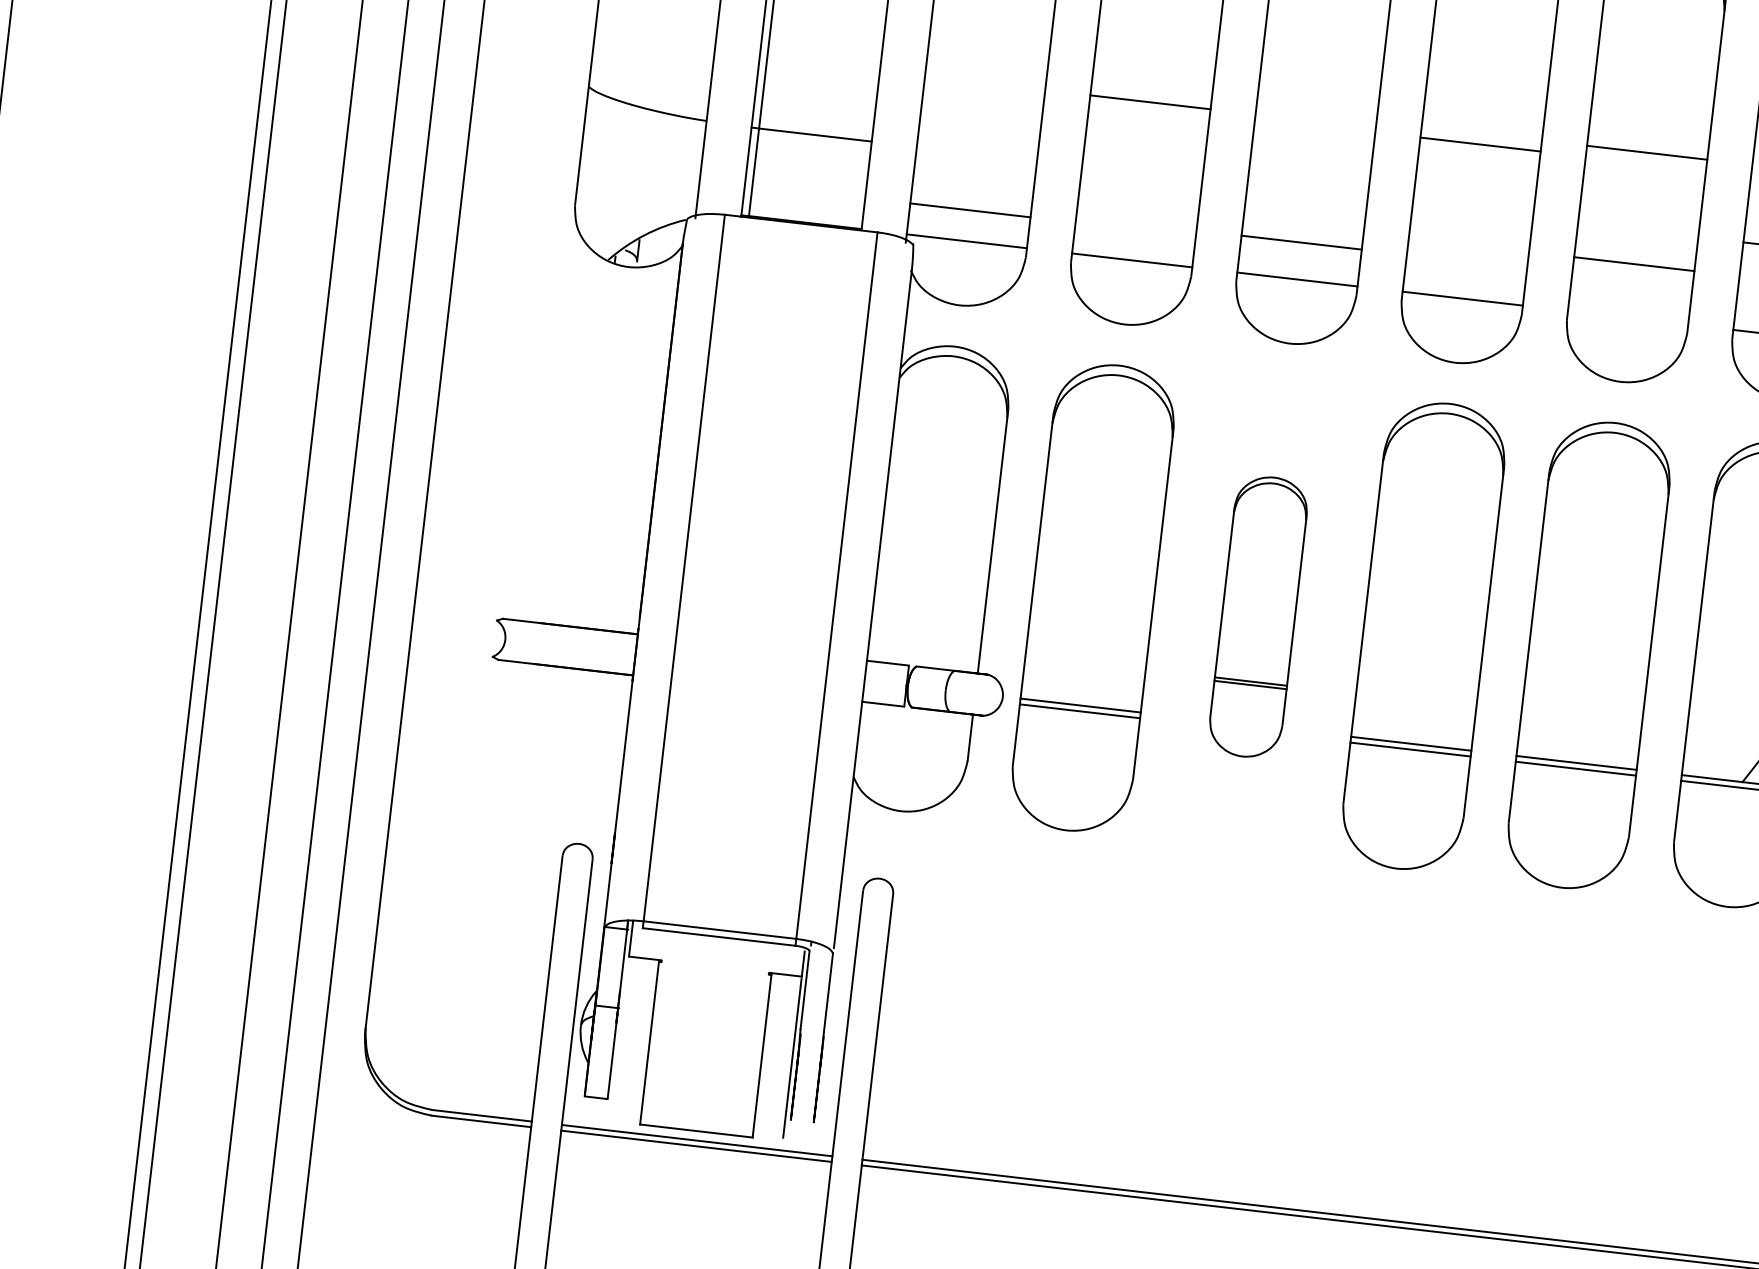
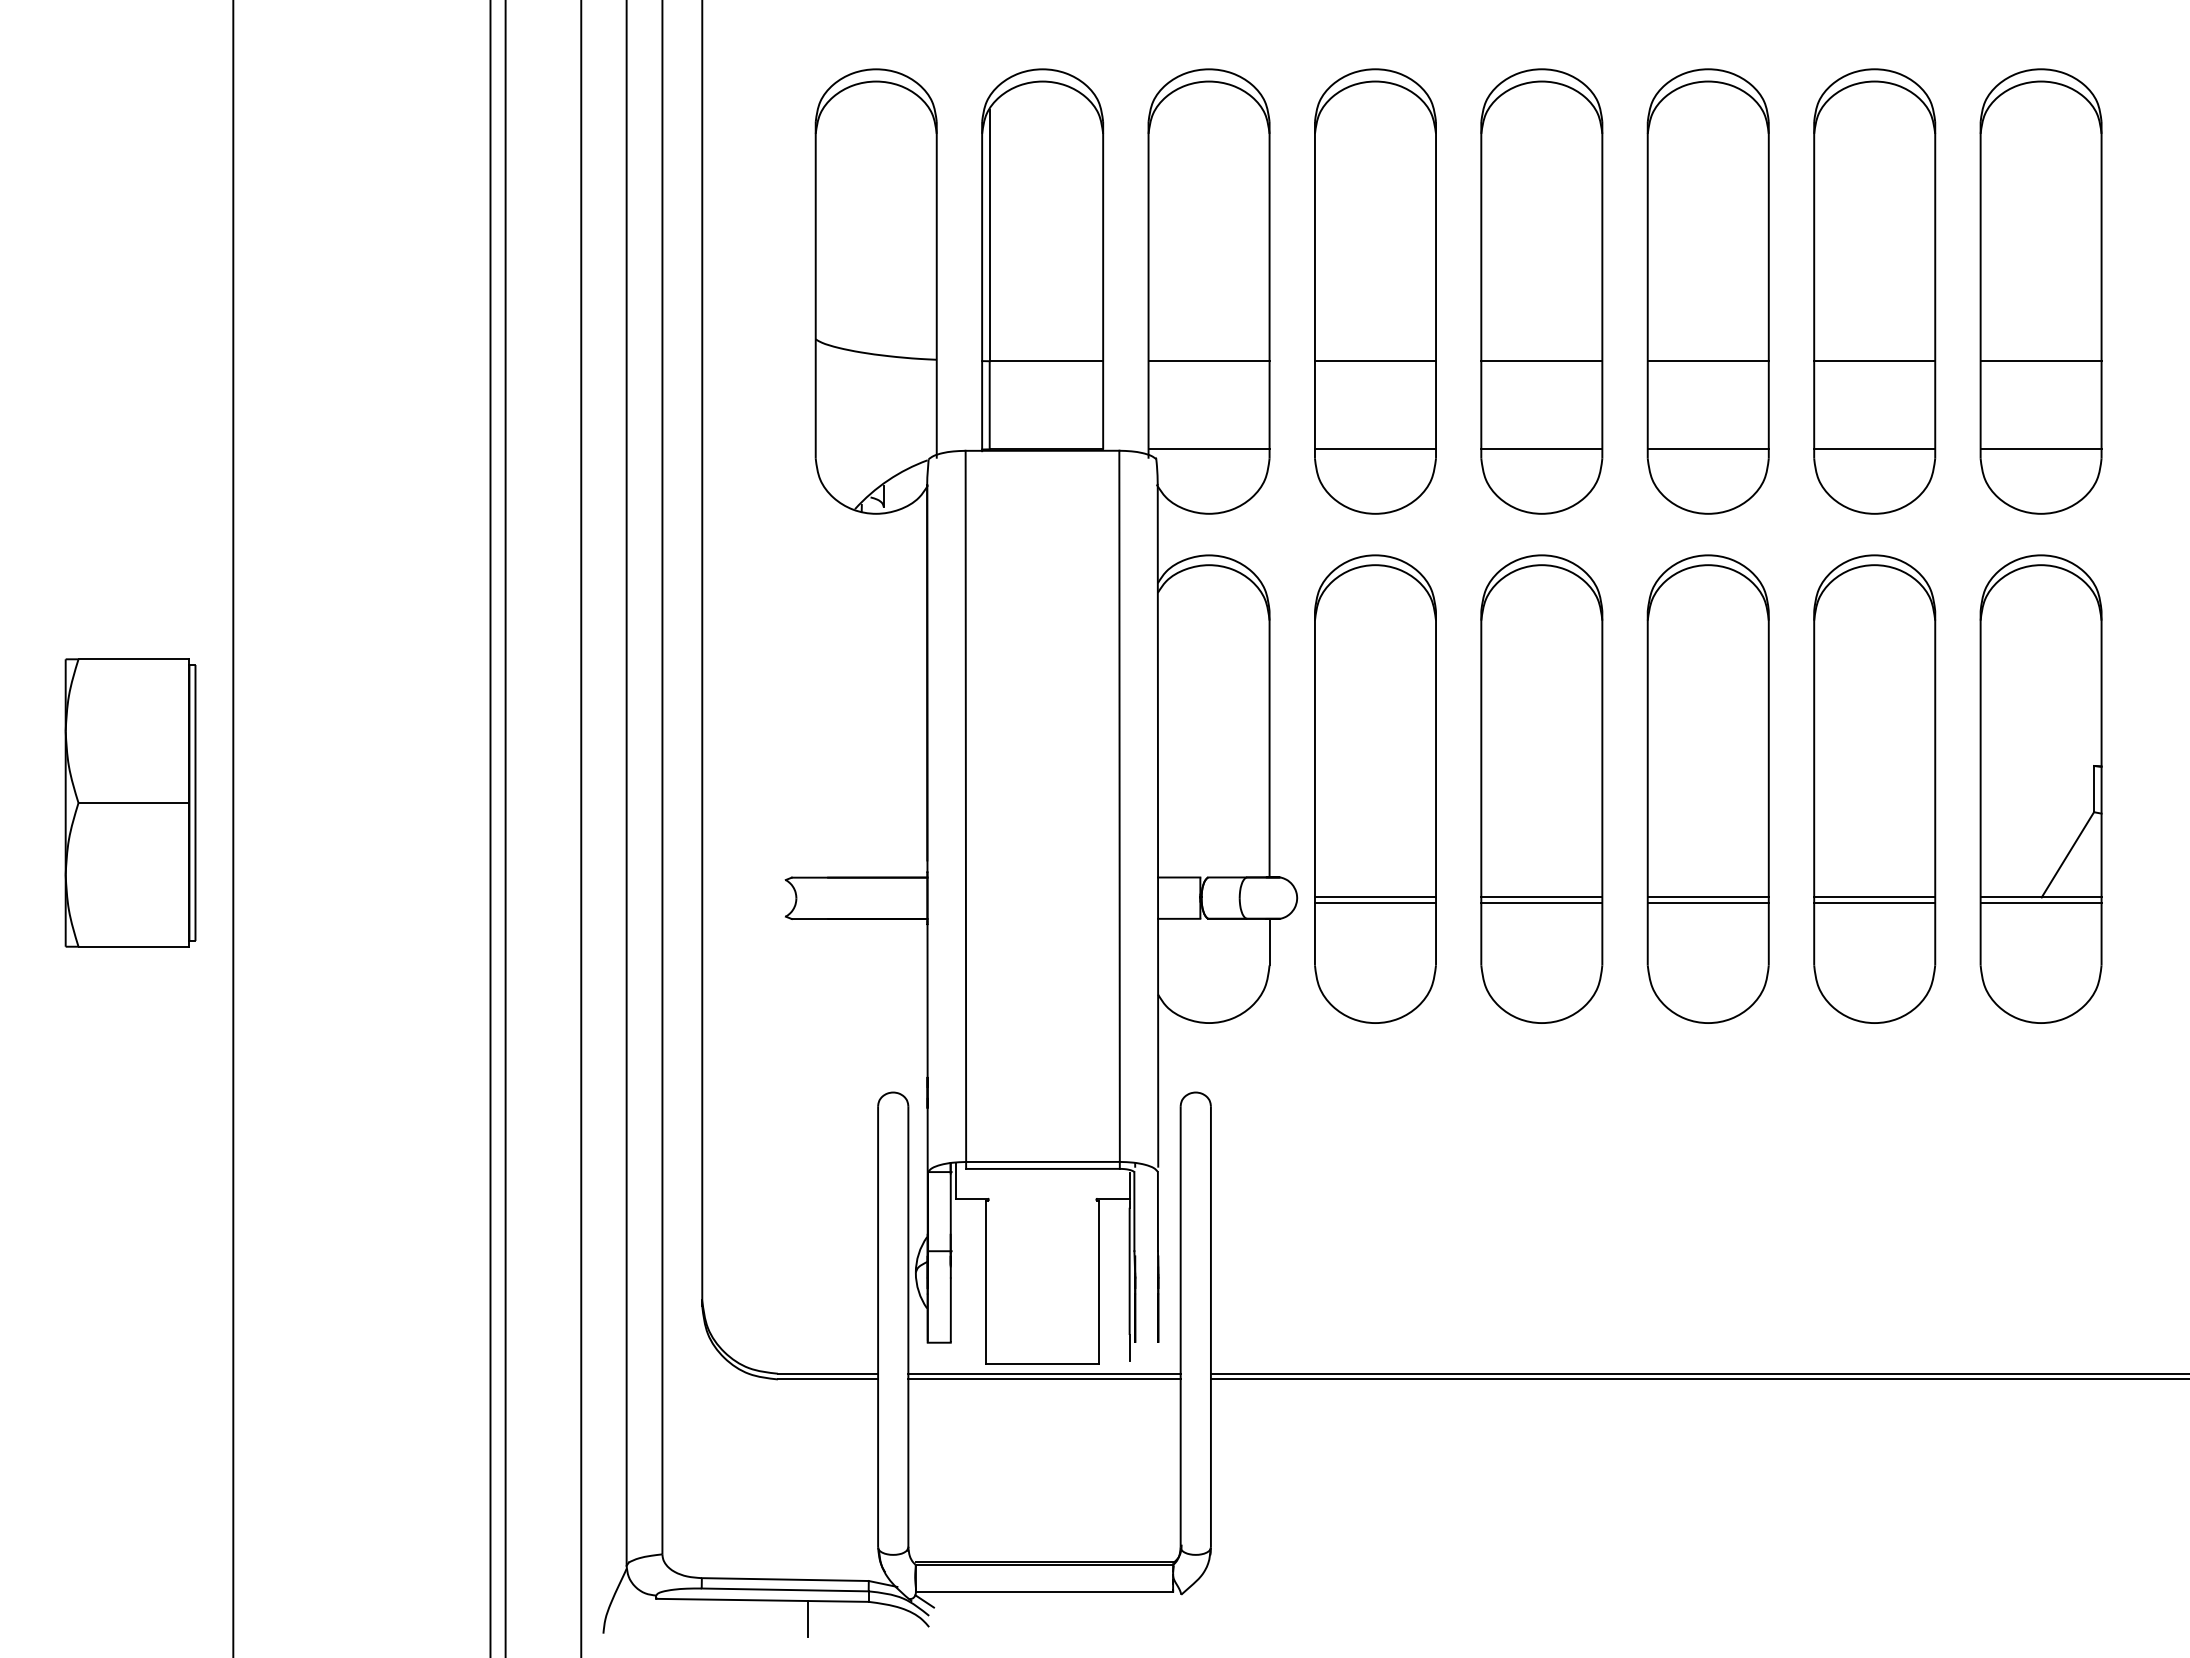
line: (1150, 102) -> (1375, 361), moved
line: (1479, 144) -> (1707, 361), moved
line: (1646, 153) -> (1874, 361), moved
line: (969, 210) -> (1208, 361), moved
line: (1301, 242) -> (1541, 361), moved
line: (1634, 264) -> (1874, 449), moved
part: (1258, 616) -> (1541, 788), size x1.67

